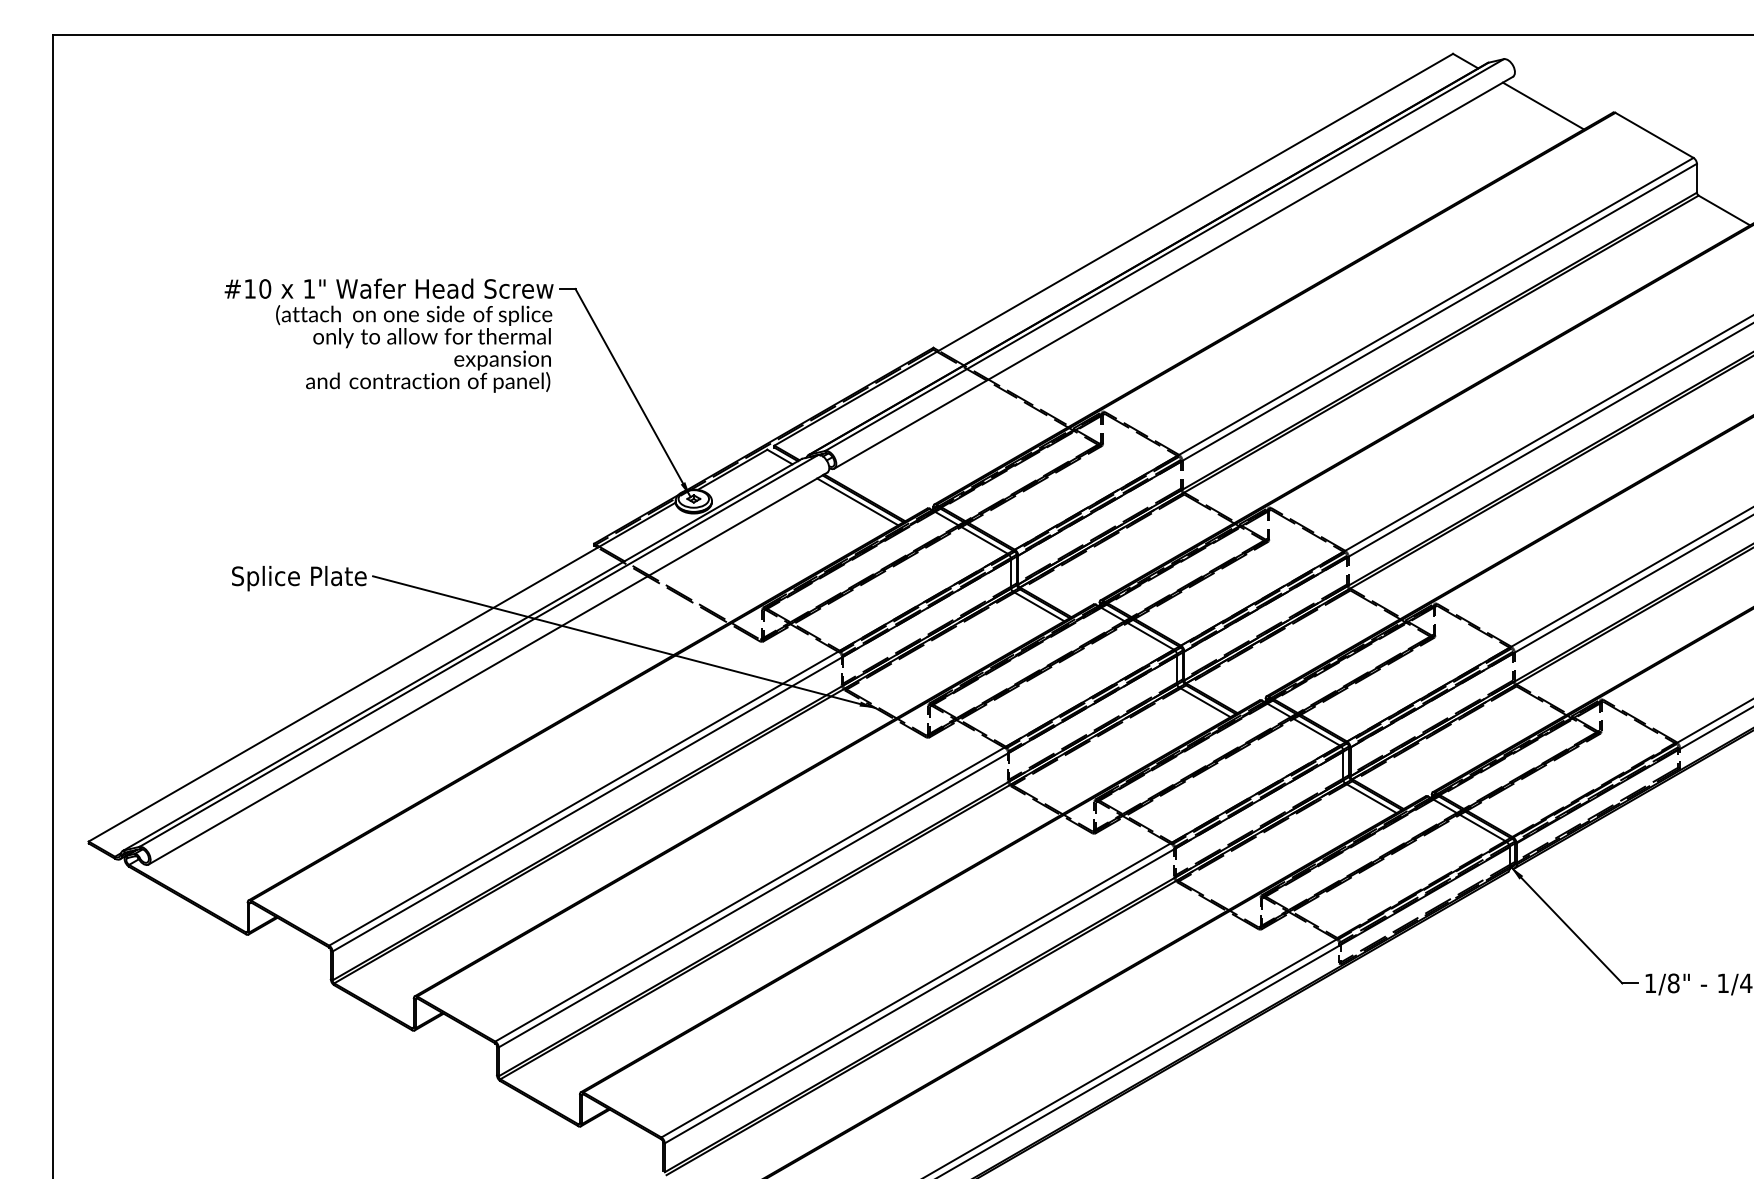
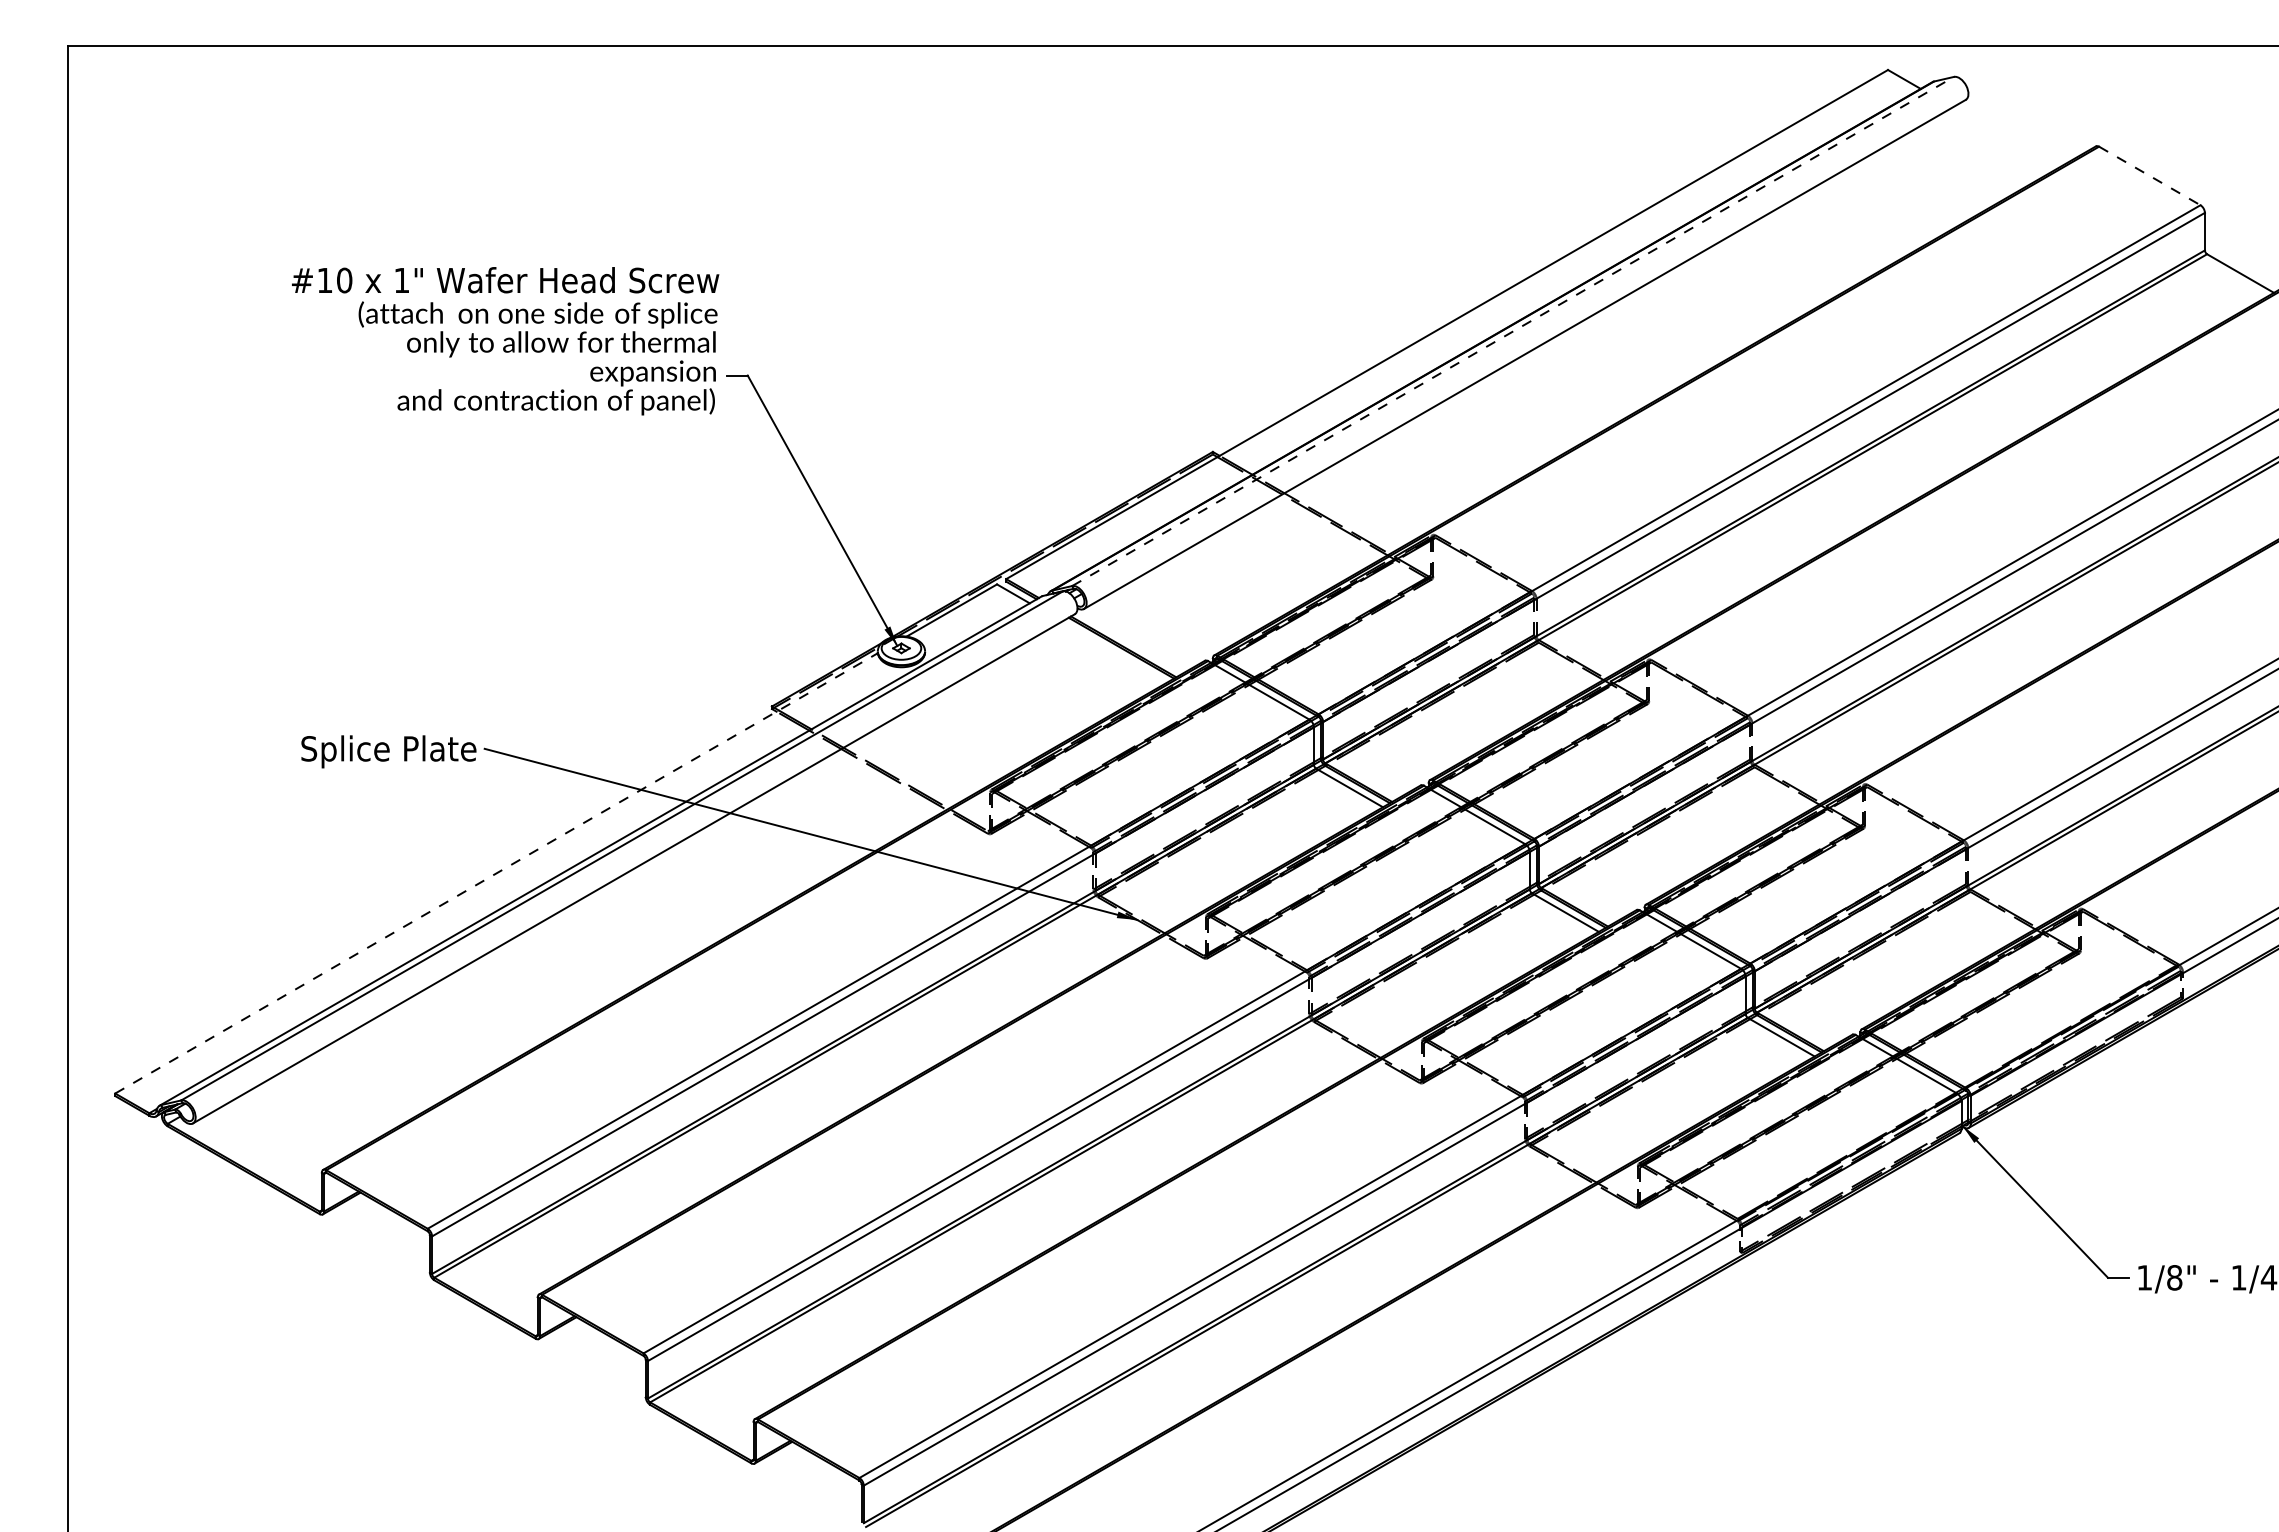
line: (1543, 105) -> (2005, 137), removed
line: (1654, 135) -> (2149, 175), solid -> dashed
line: (1164, 255) -> (1513, 331), solid -> dashed
text: (389, 335) -> (505, 341), moved
line: (857, 501) -> (1114, 651), removed
line: (382, 672) -> (497, 873), solid -> dashed

